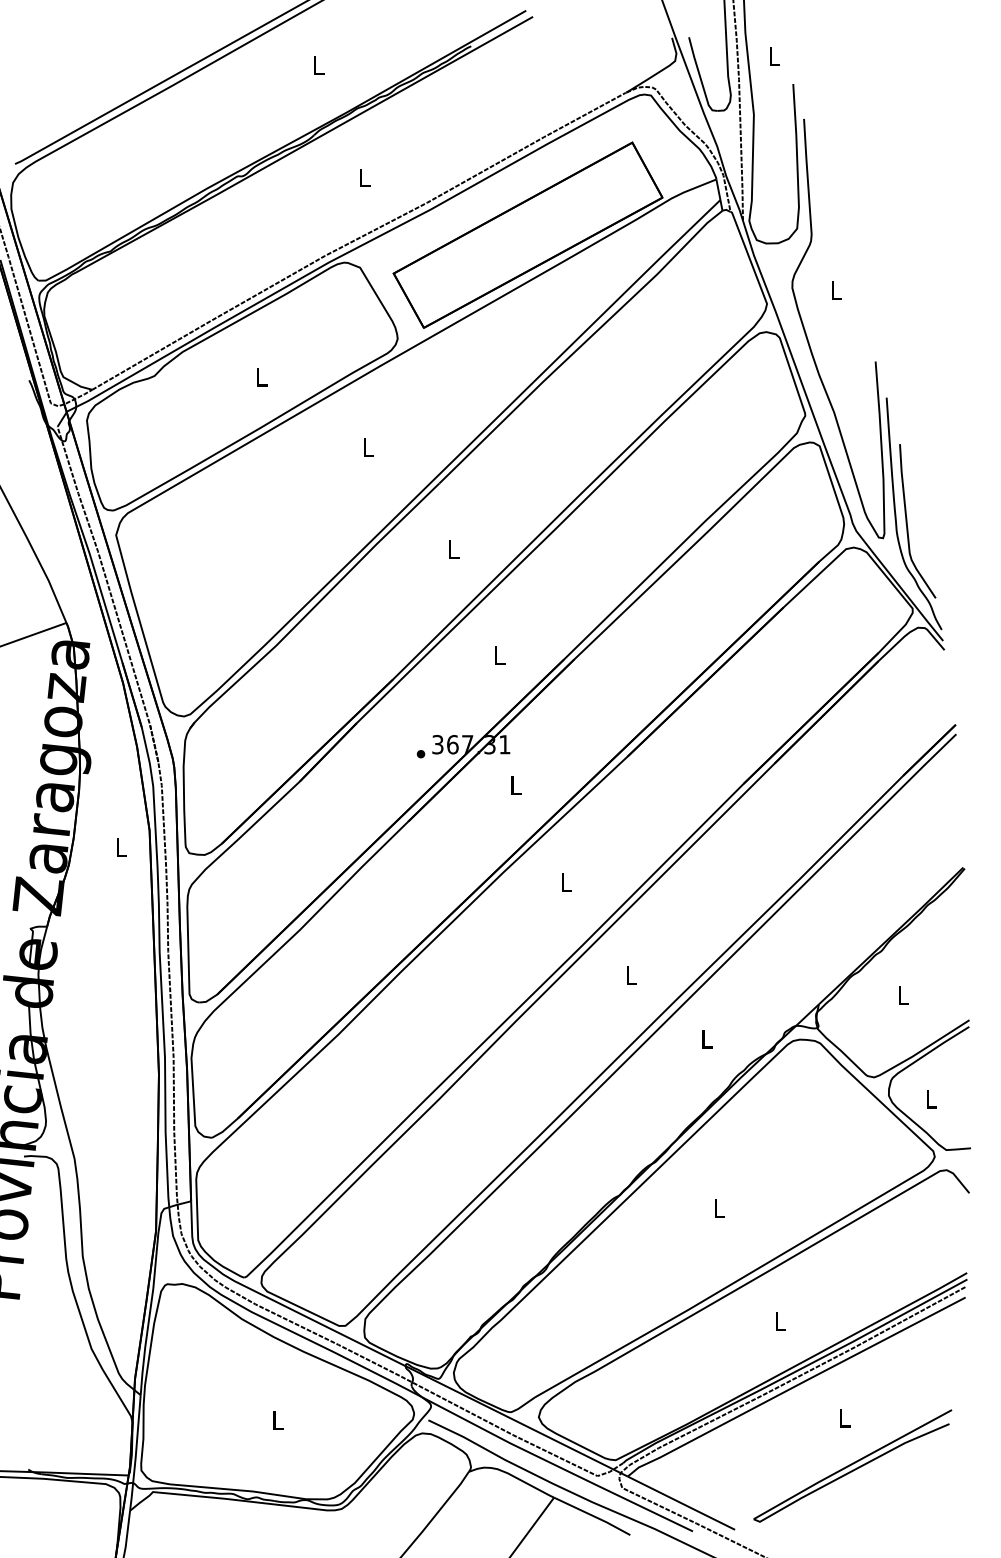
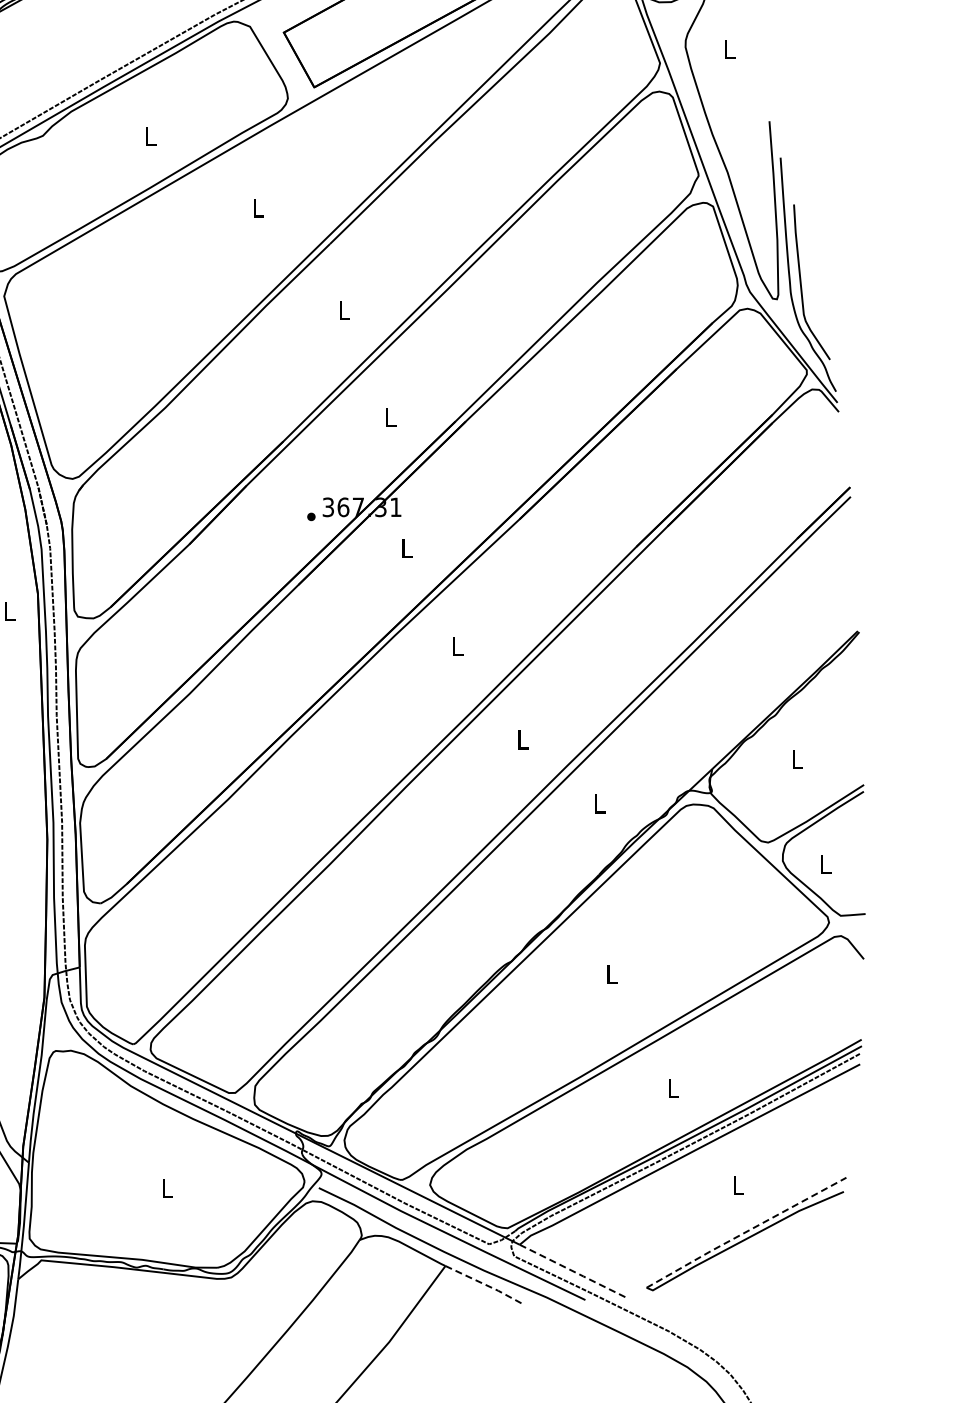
line: (852, 1464) -> (746, 1232), solid -> dashed
line: (682, 1503) -> (574, 1271), solid -> dashed
line: (593, 1516) -> (485, 1285), solid -> dashed

